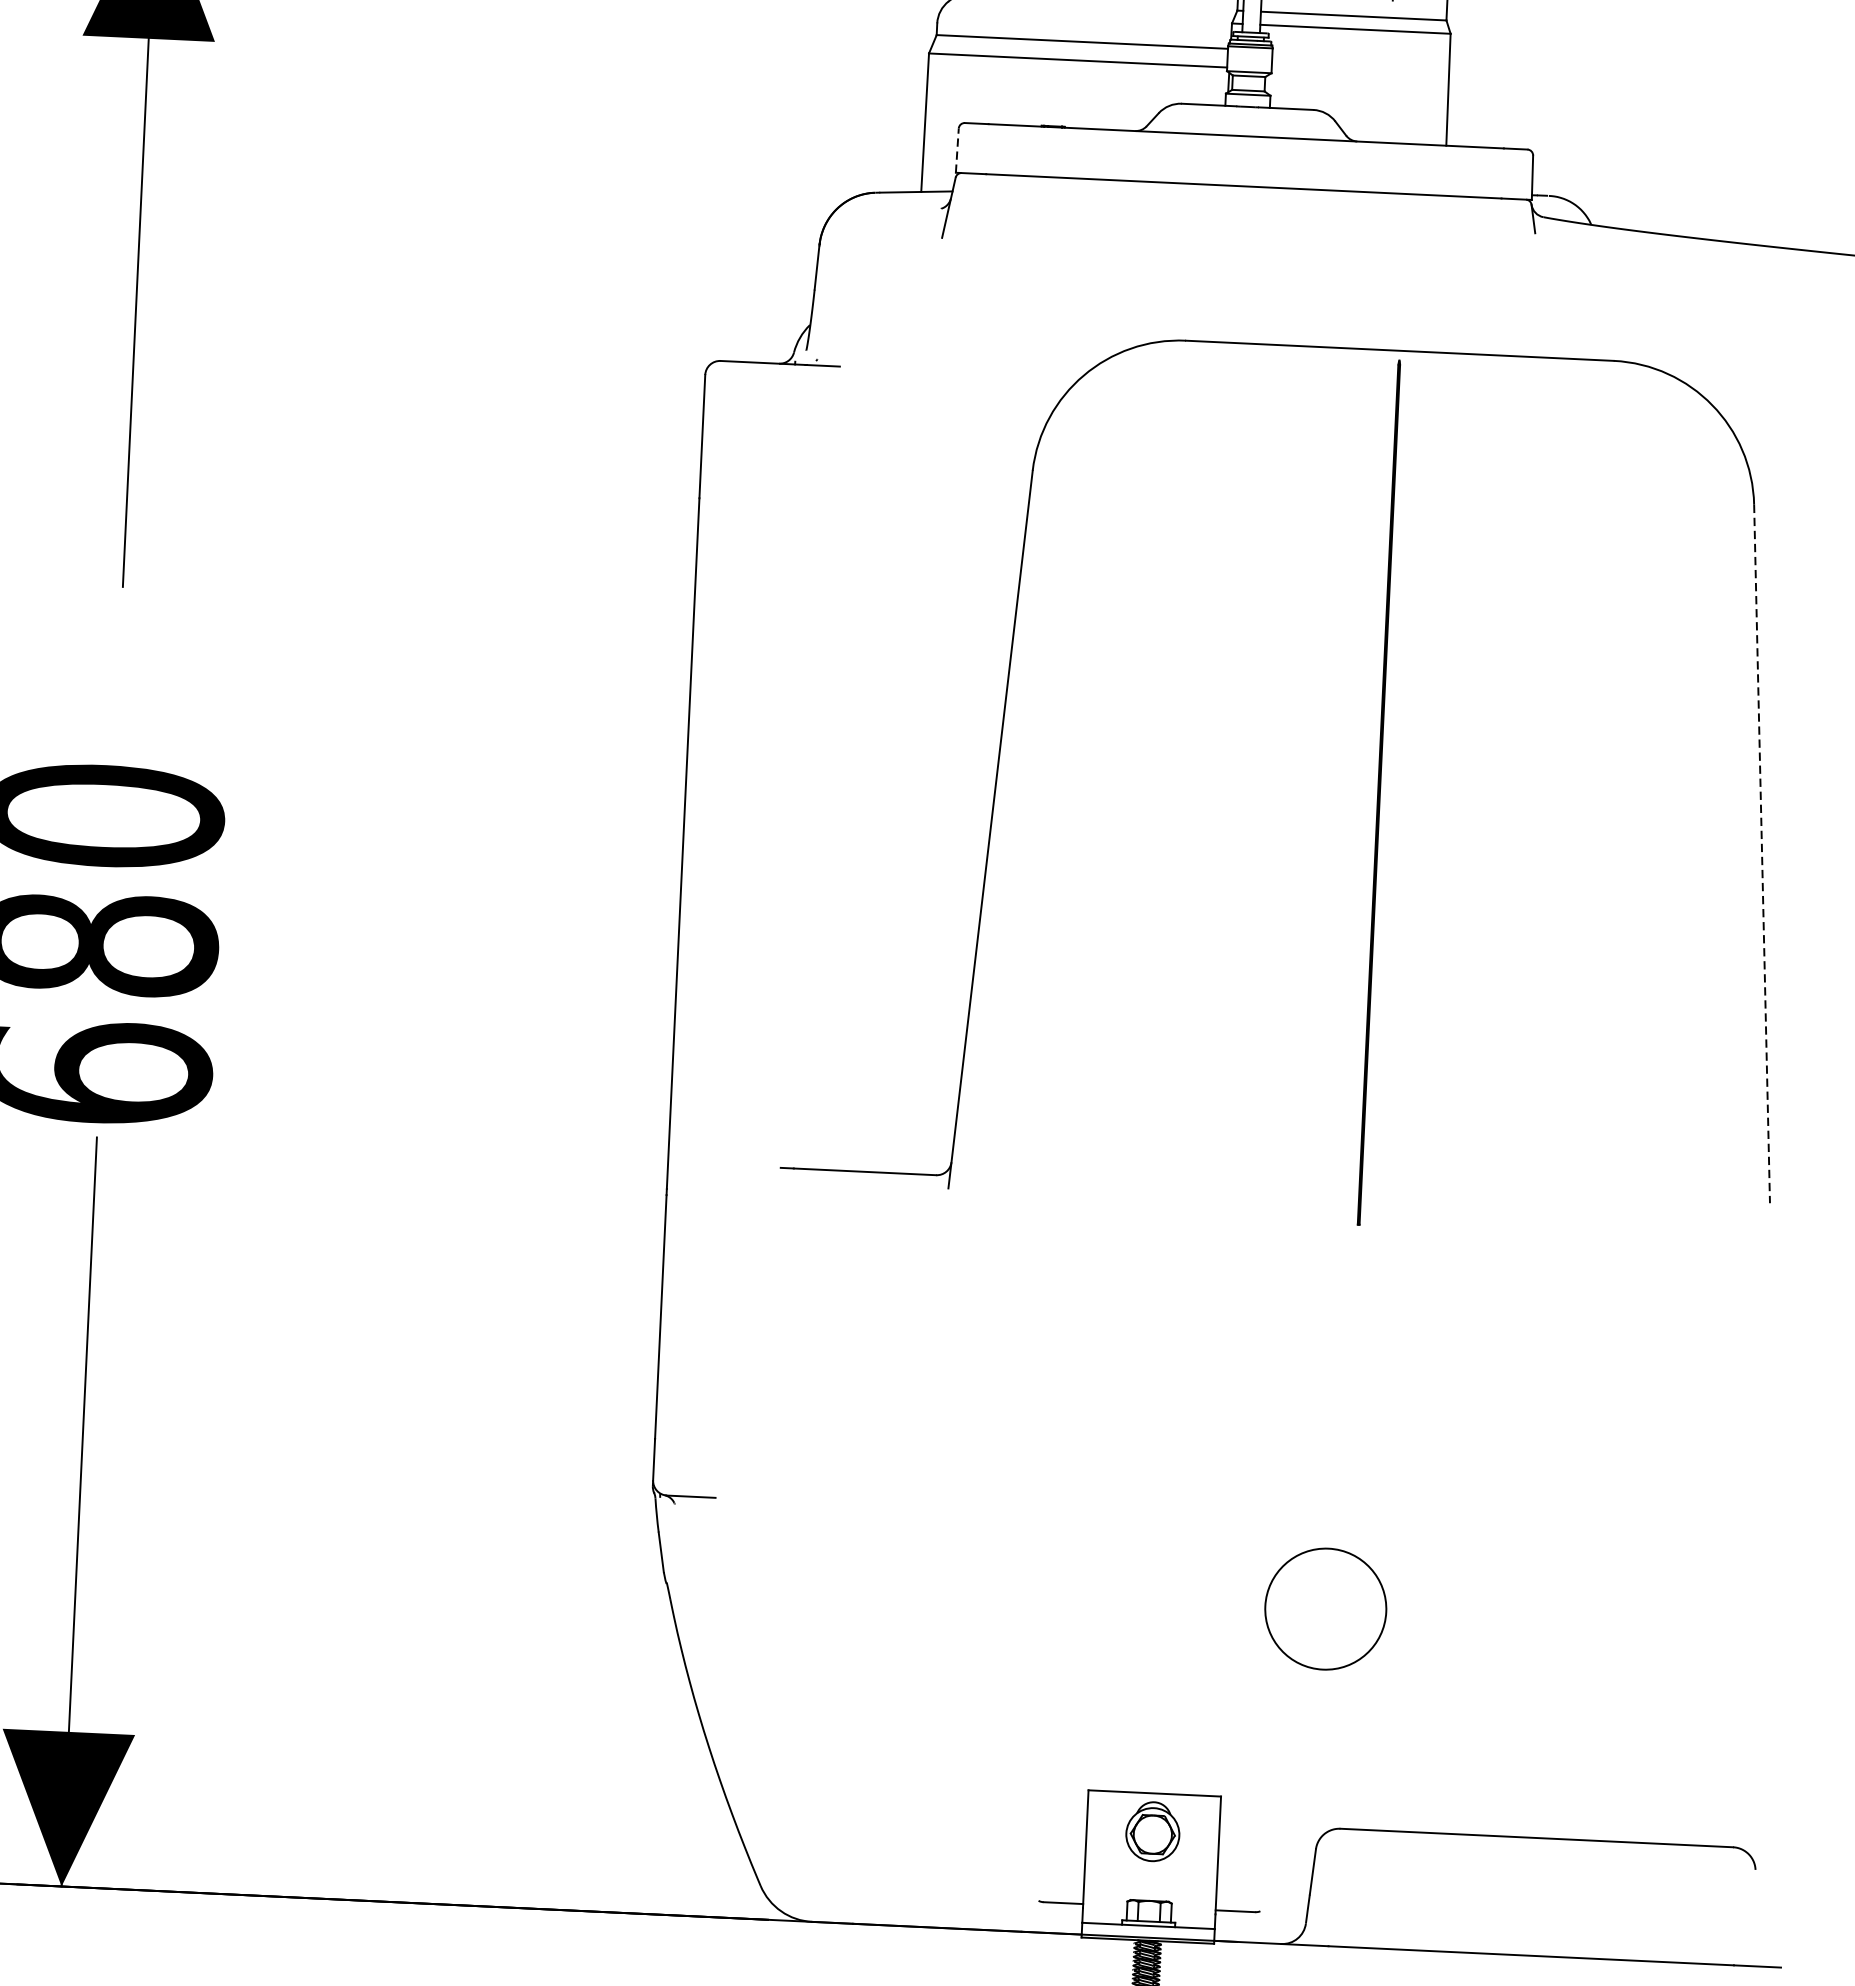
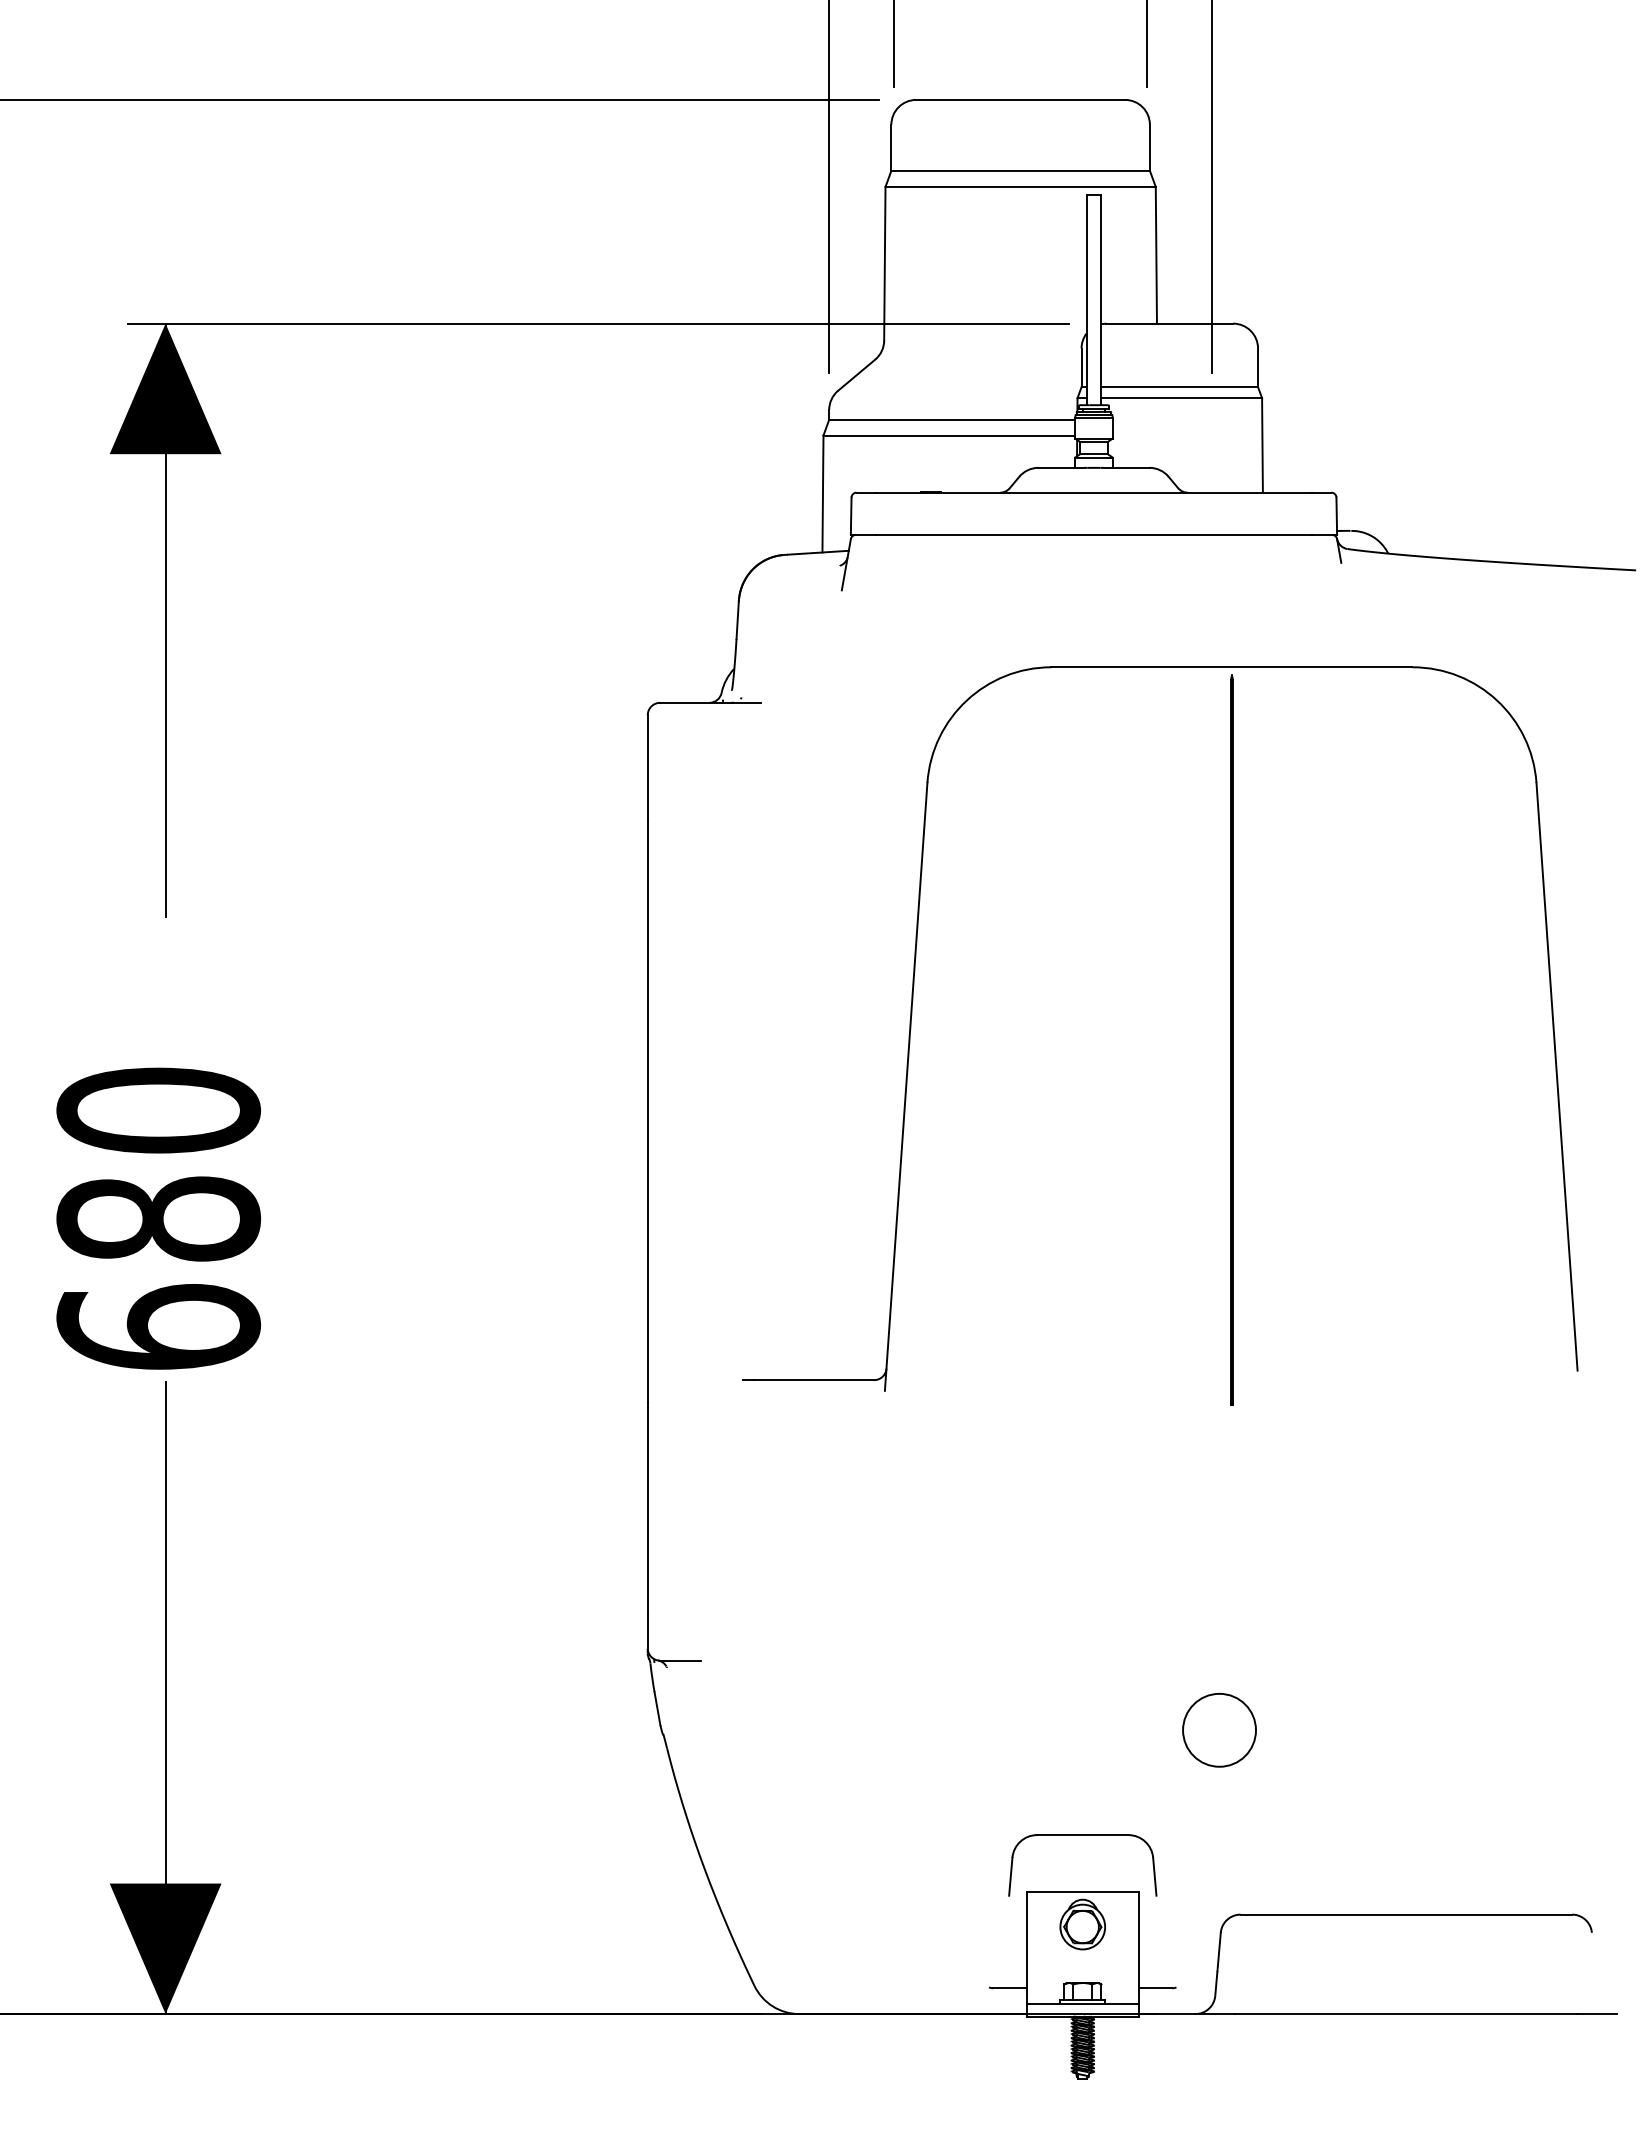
line: (957, 150) -> (851, 516), dashed -> solid
line: (1762, 853) -> (1557, 1076), dashed -> solid
part: (1325, 1609) -> (1219, 1730), size x0.71
part: (1157, 1726) -> (1082, 1835), added

